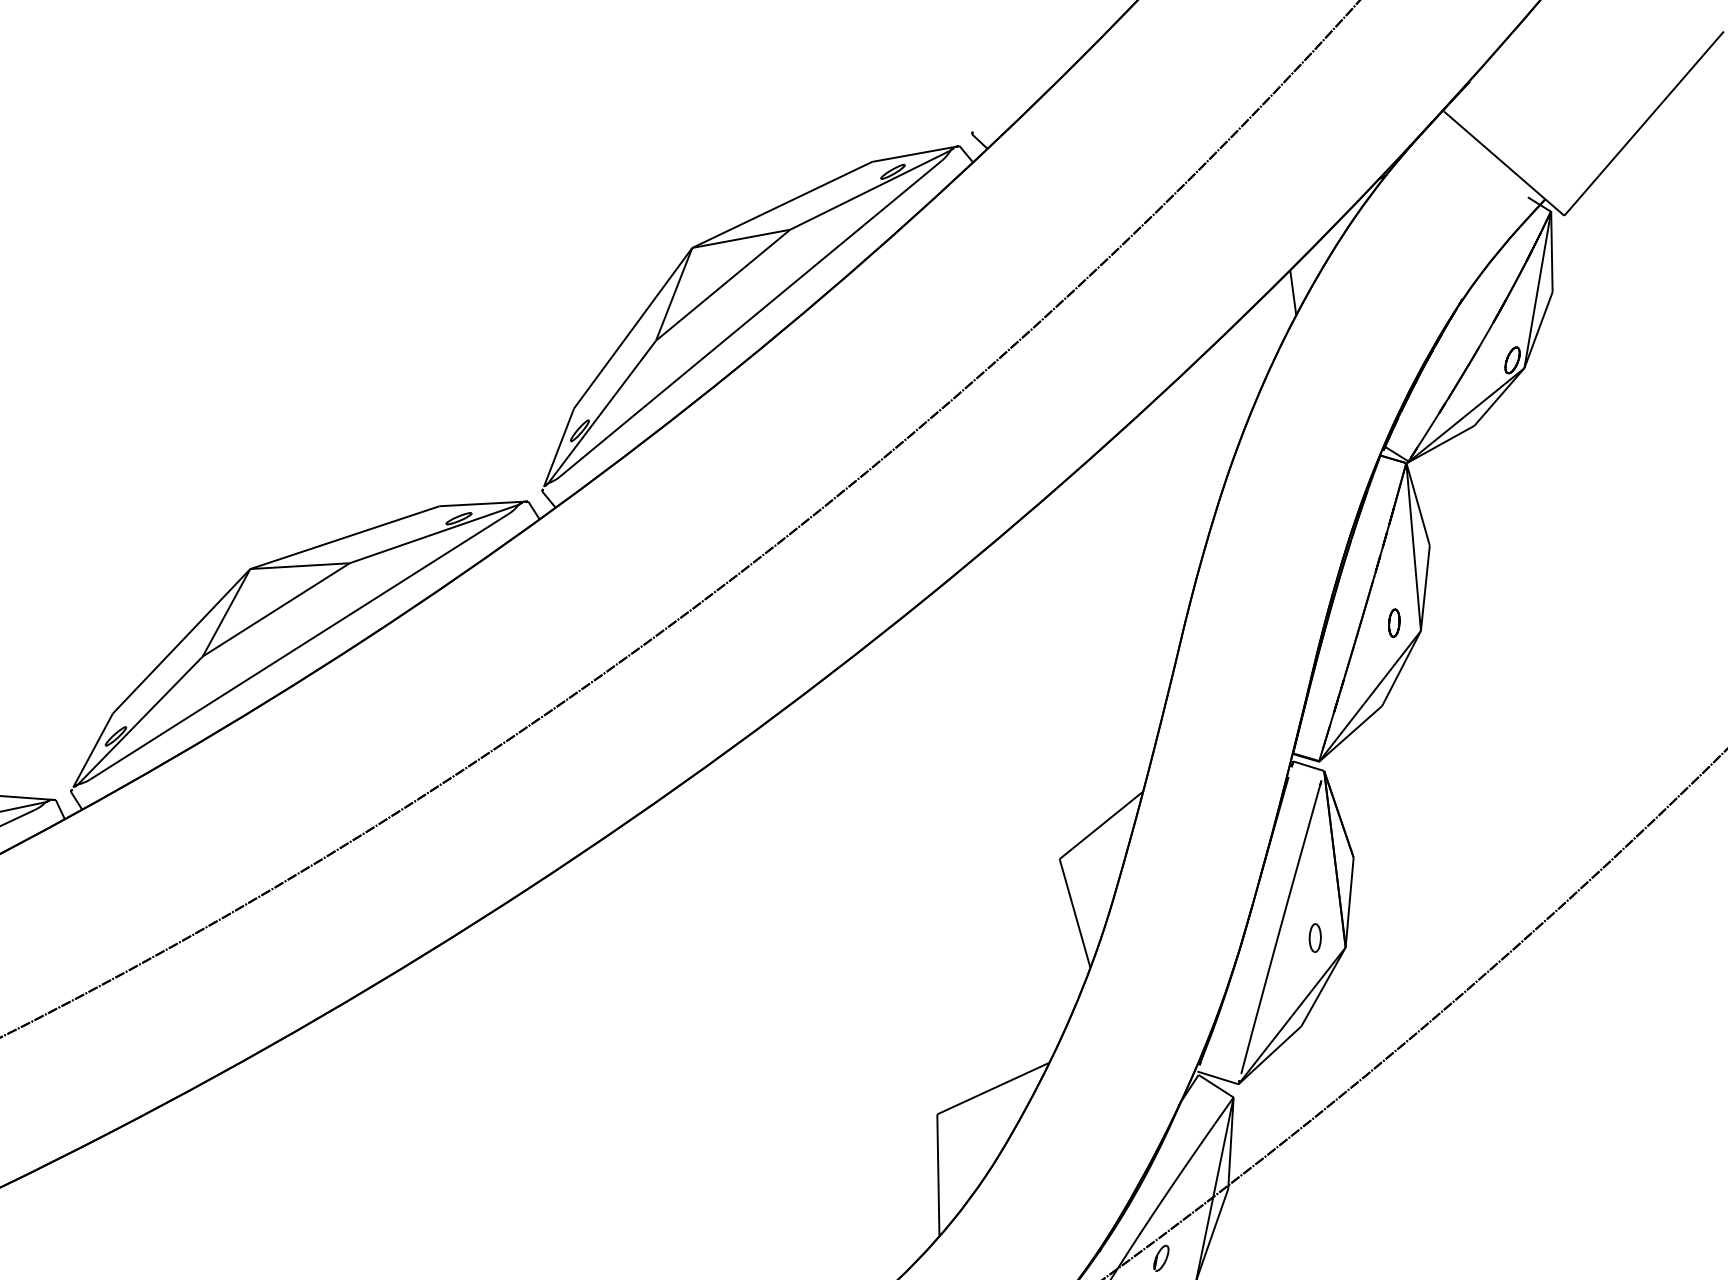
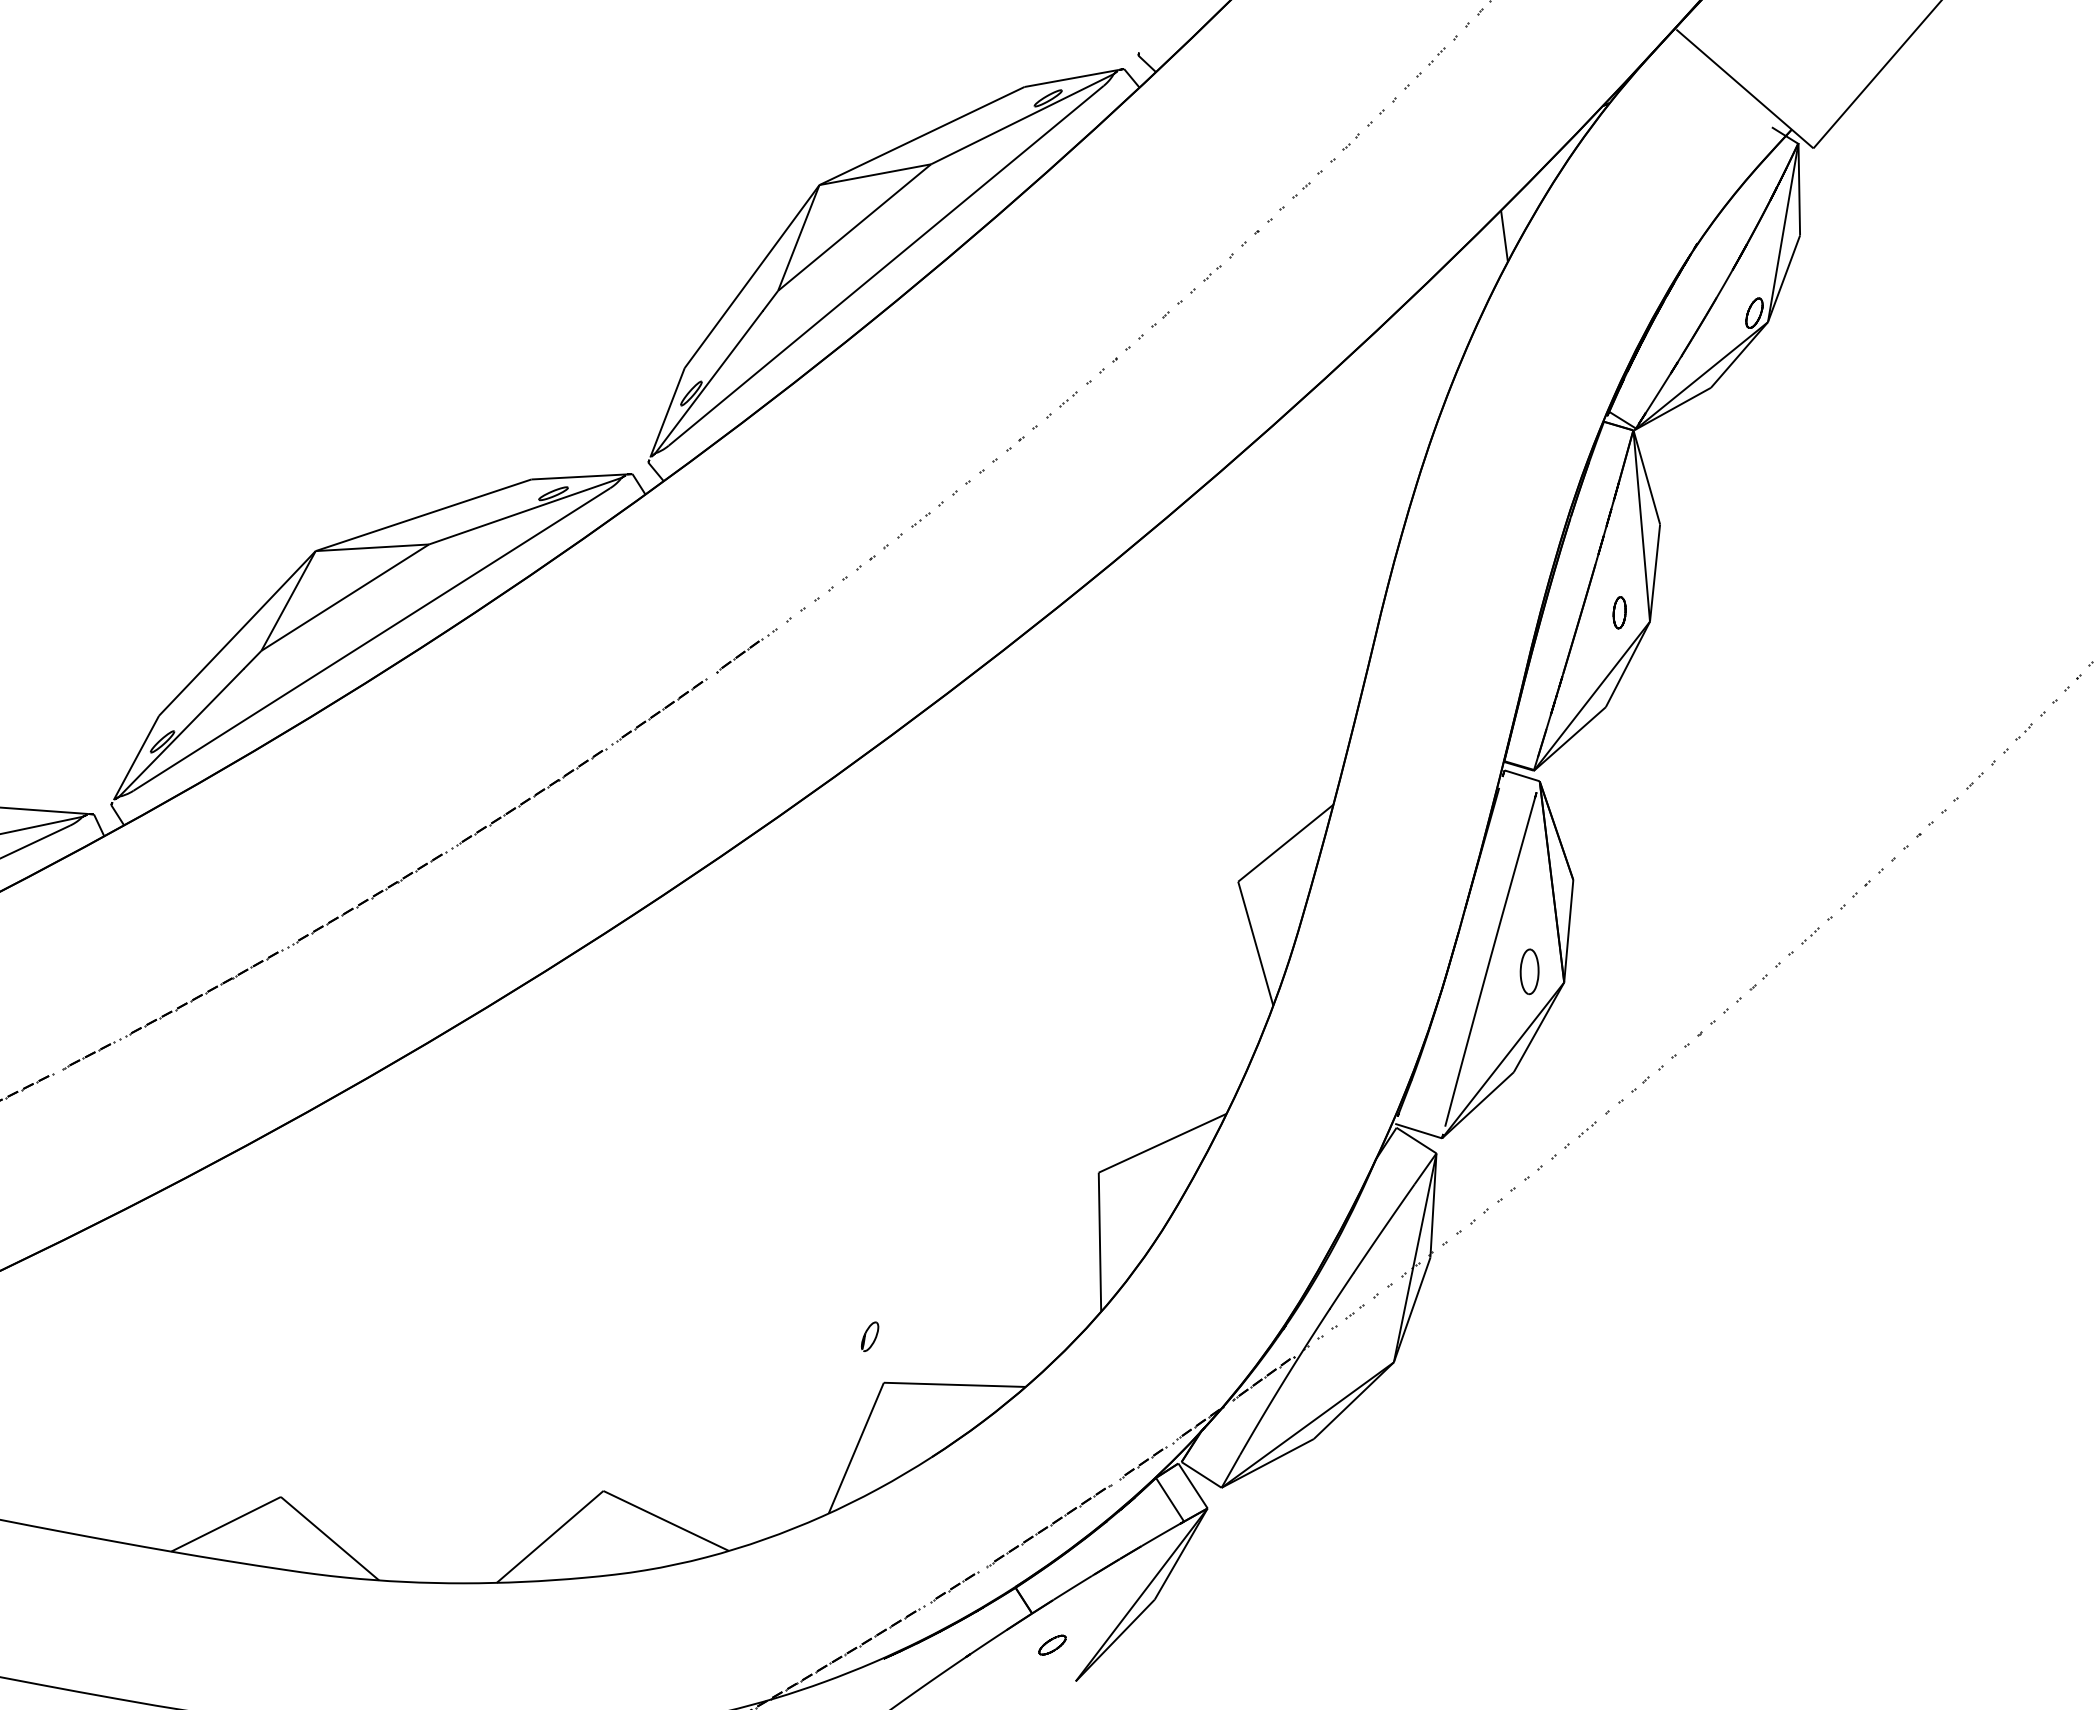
part: (1315, 937) -> (1529, 971), size x1.4
part: (1161, 1258) -> (870, 1336), moved

